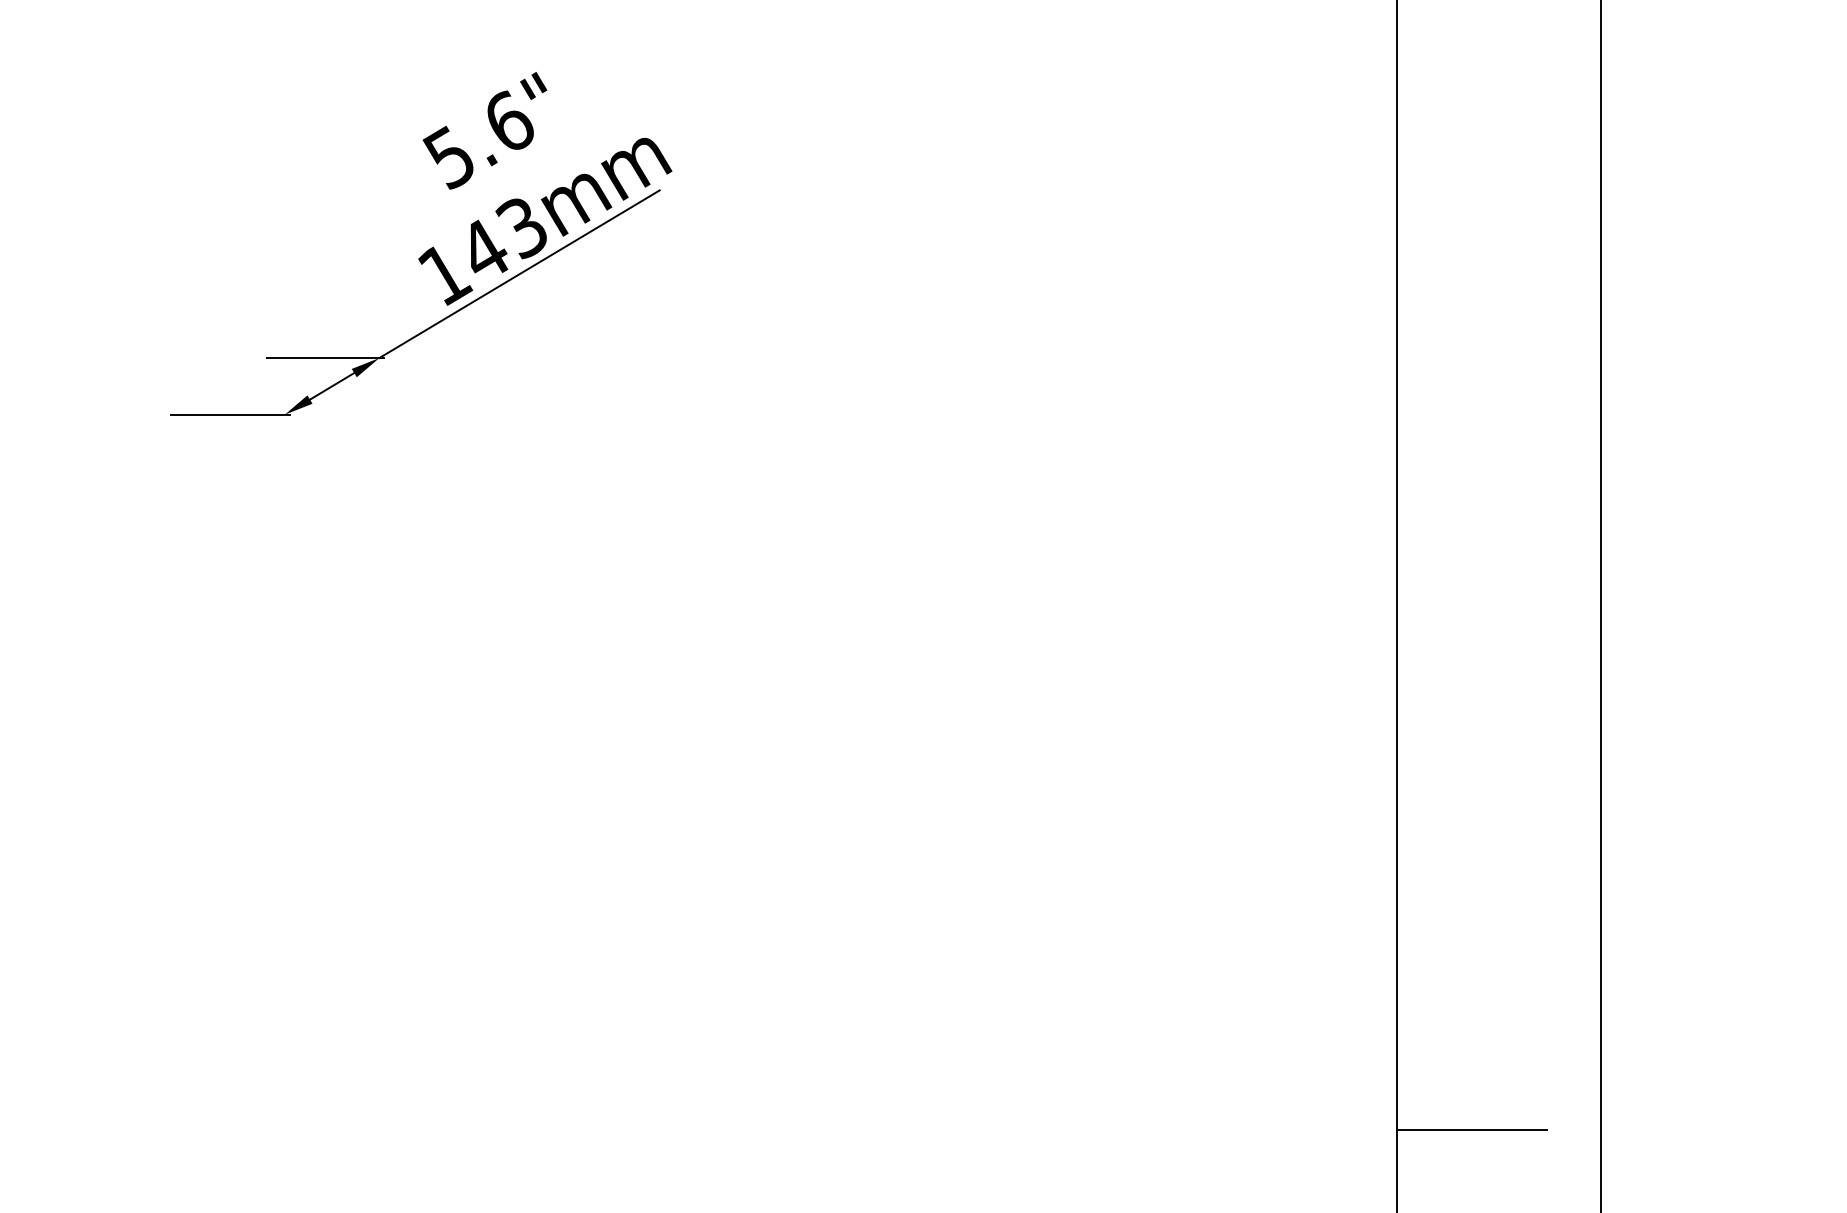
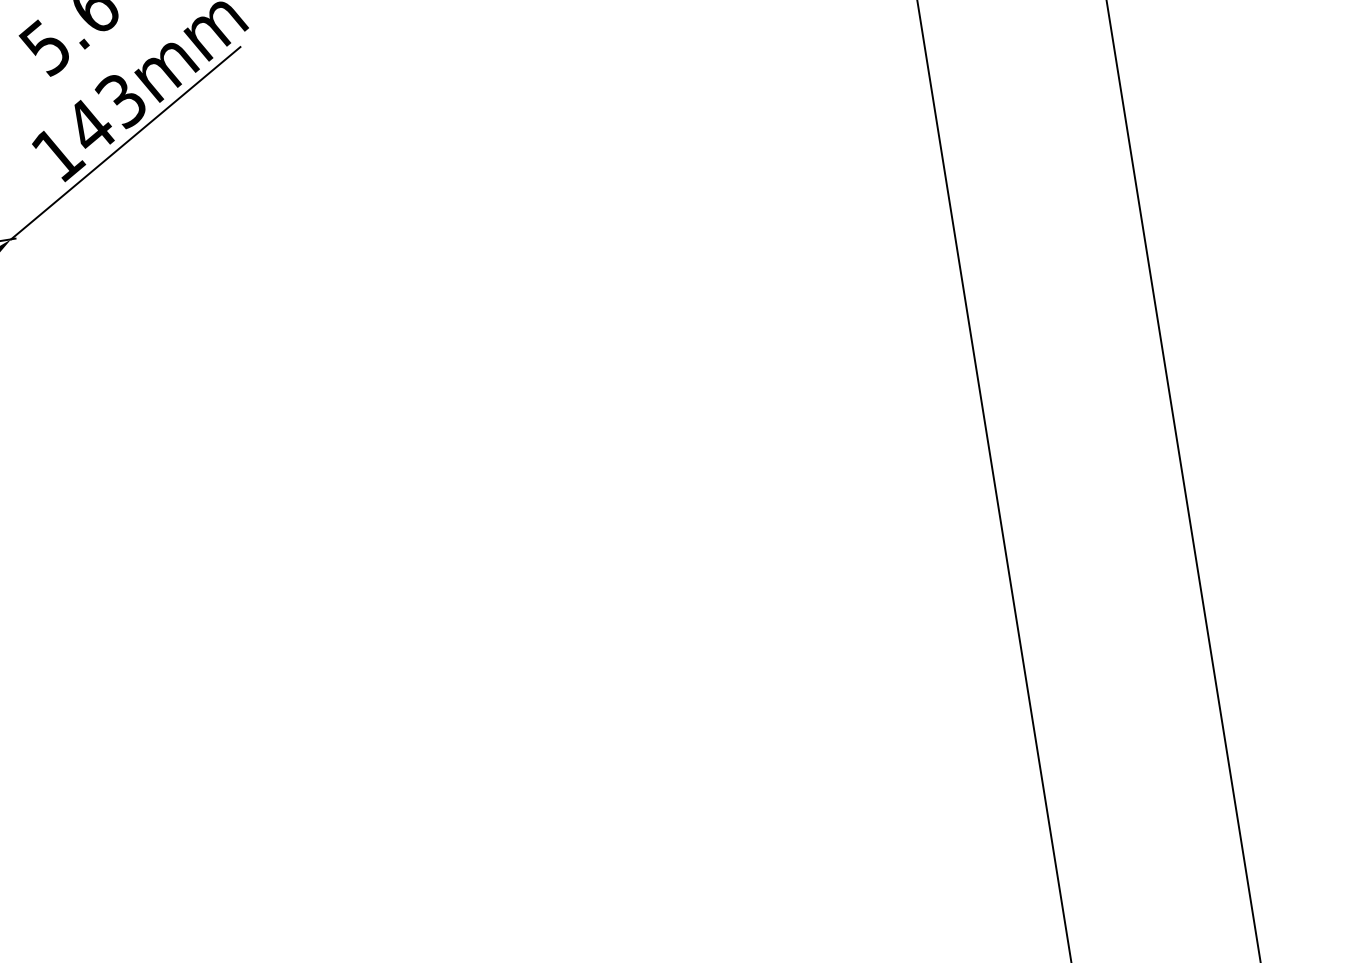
line: (1472, 1129) -> (1111, 778), removed

